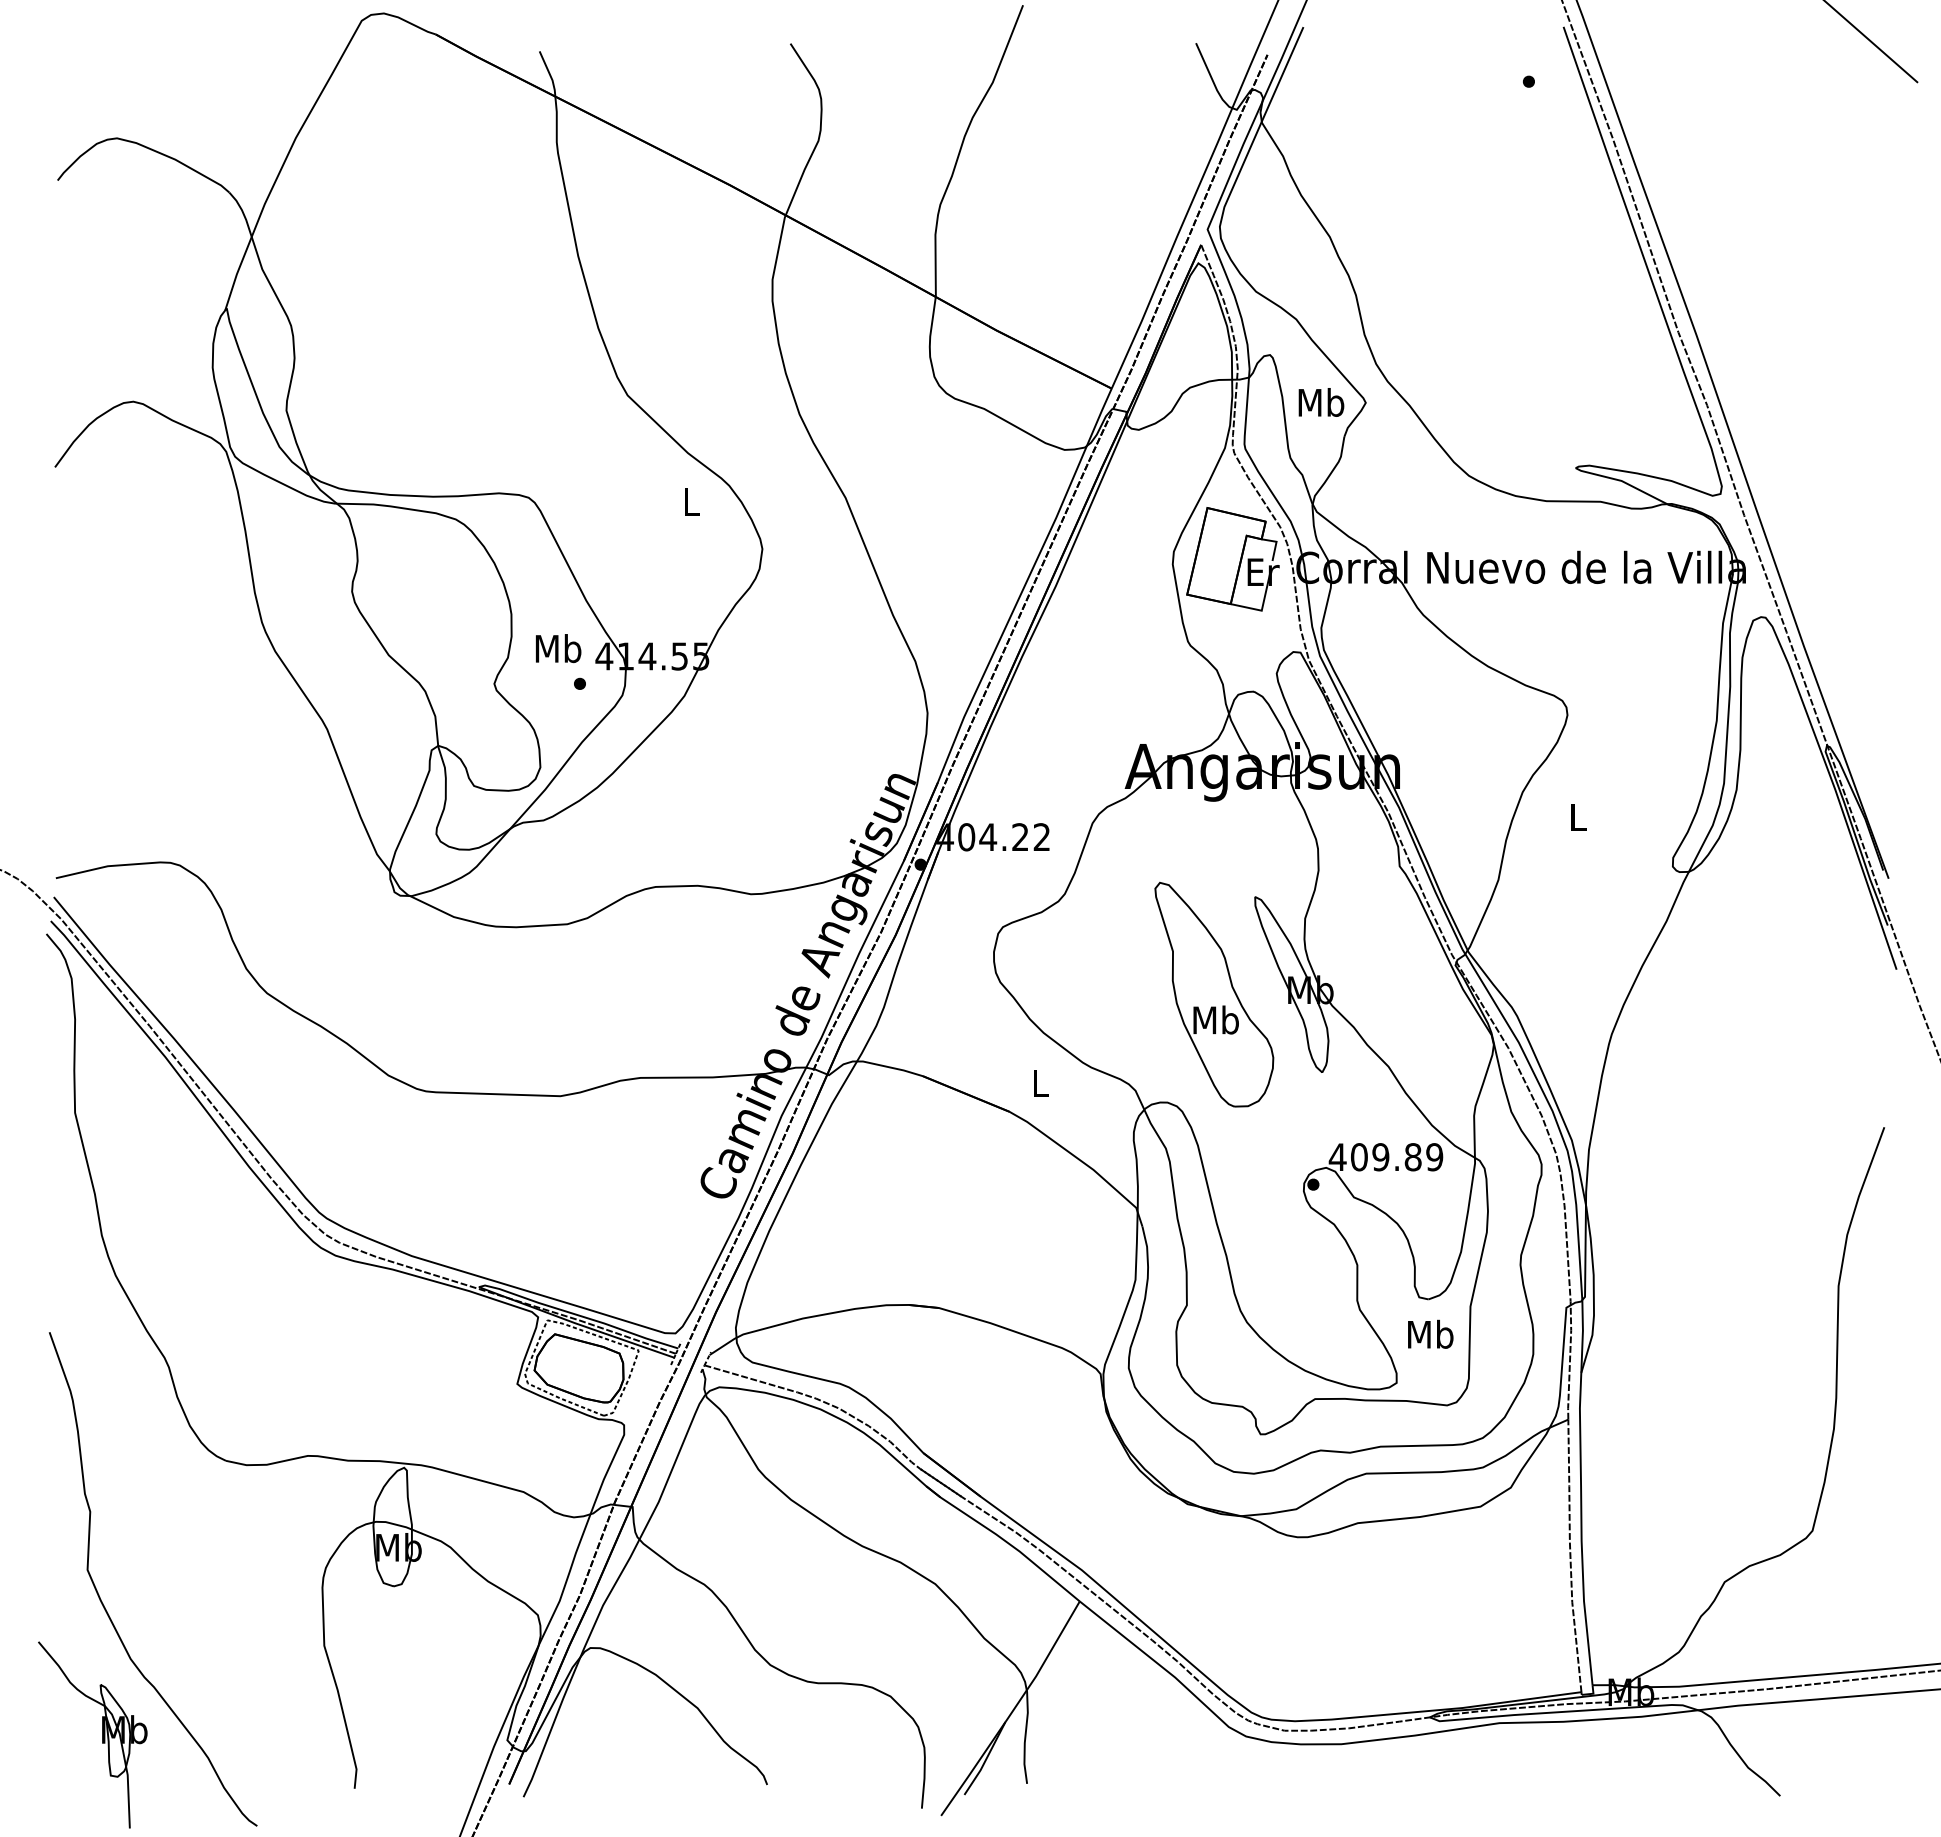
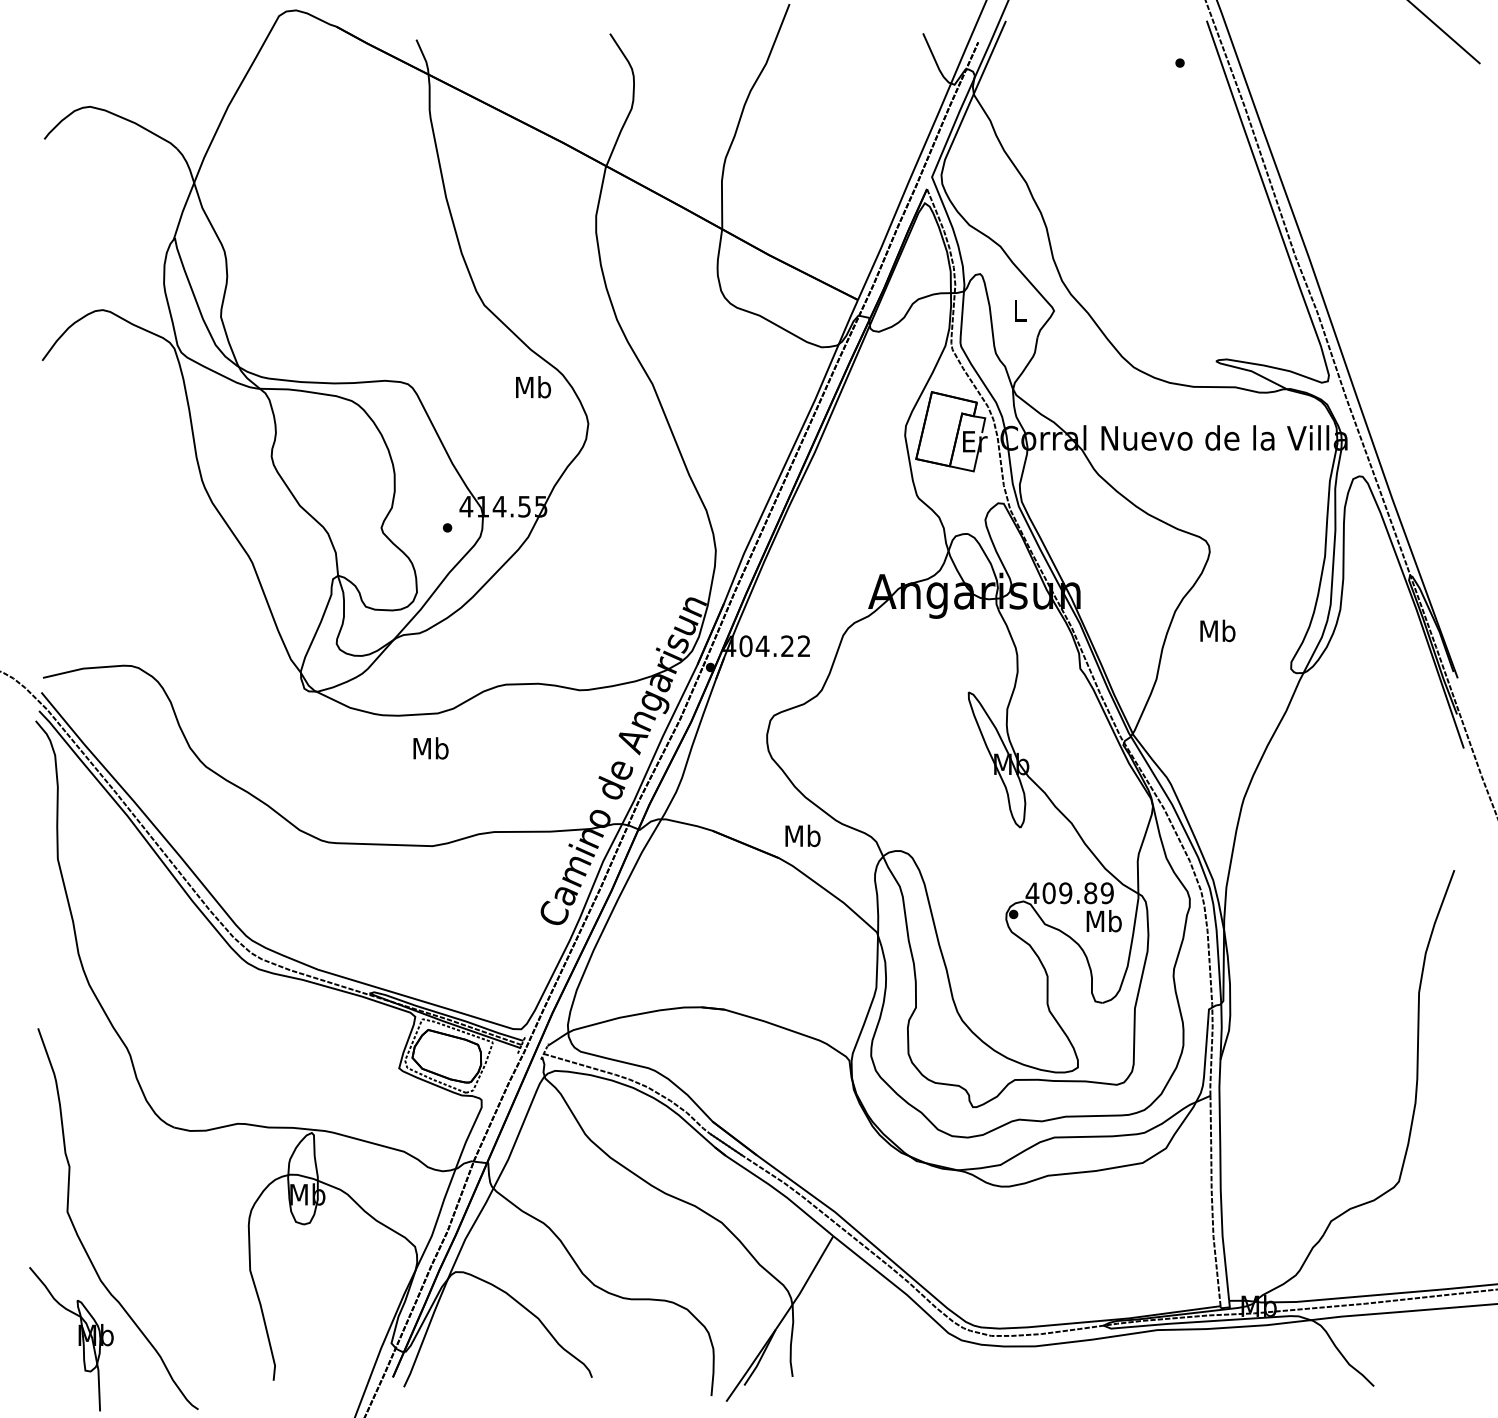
text: (1321, 402) -> (1019, 310), Mb -> L
text: (691, 501) -> (533, 387), L -> Mb
text: (558, 648) -> (430, 748), moved
text: (1577, 816) -> (1217, 630), L -> Mb
part: (1214, 994) -> (937, 767), removed
text: (1040, 1082) -> (803, 835), L -> Mb
text: (1430, 1333) -> (1104, 920), moved

